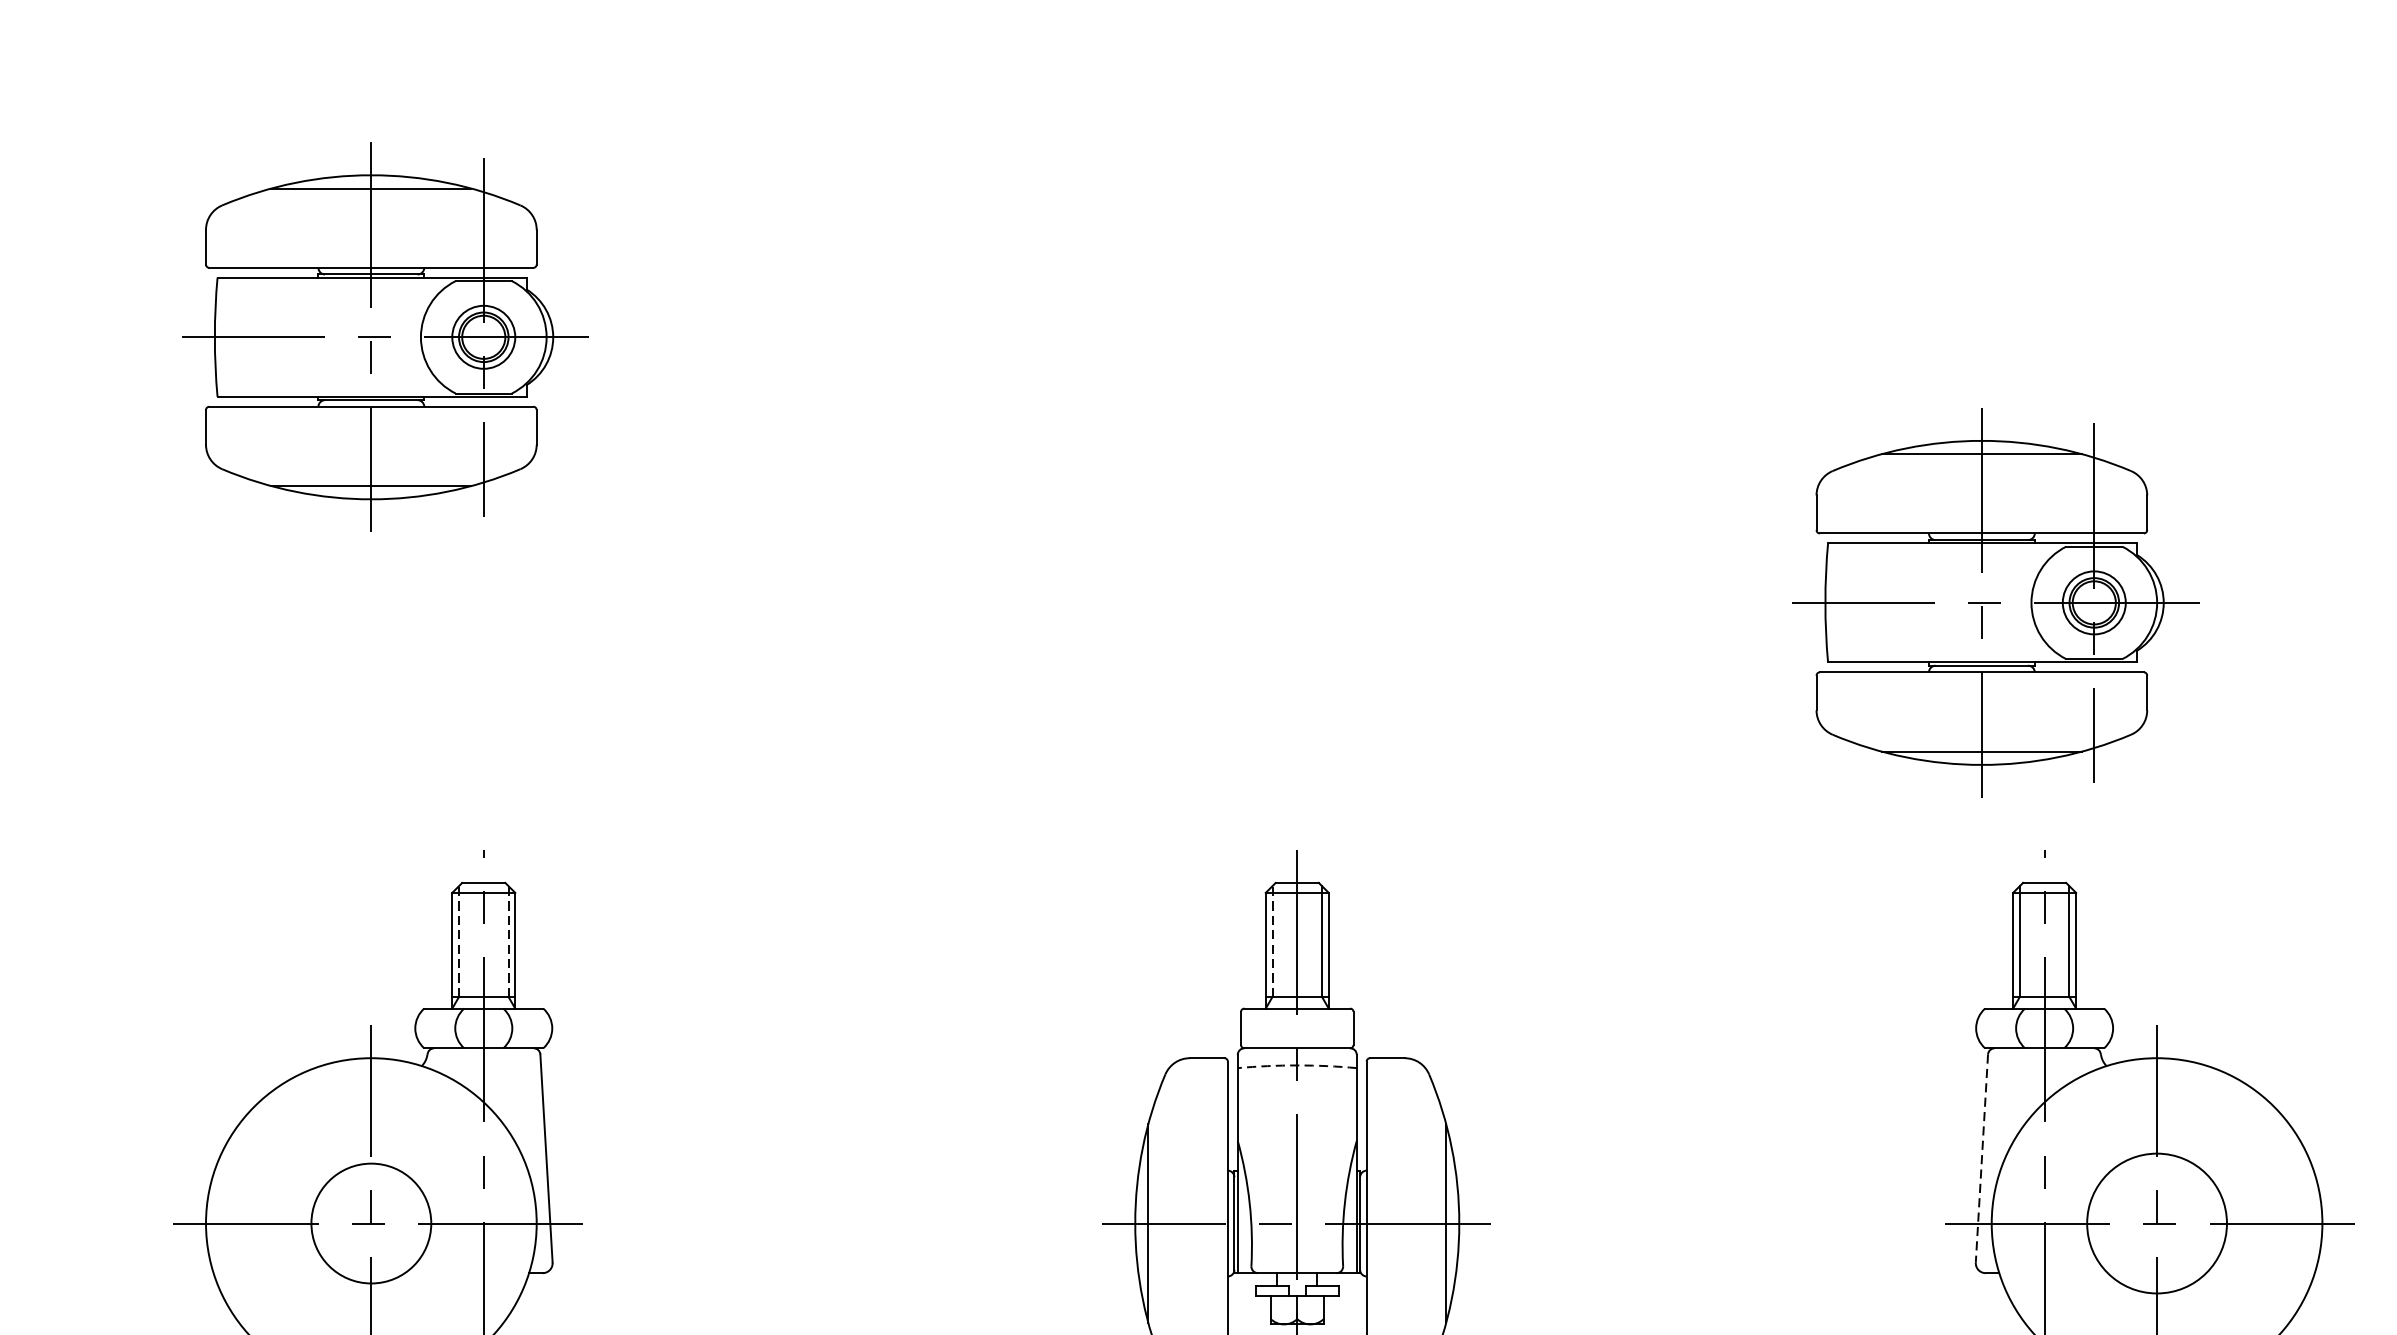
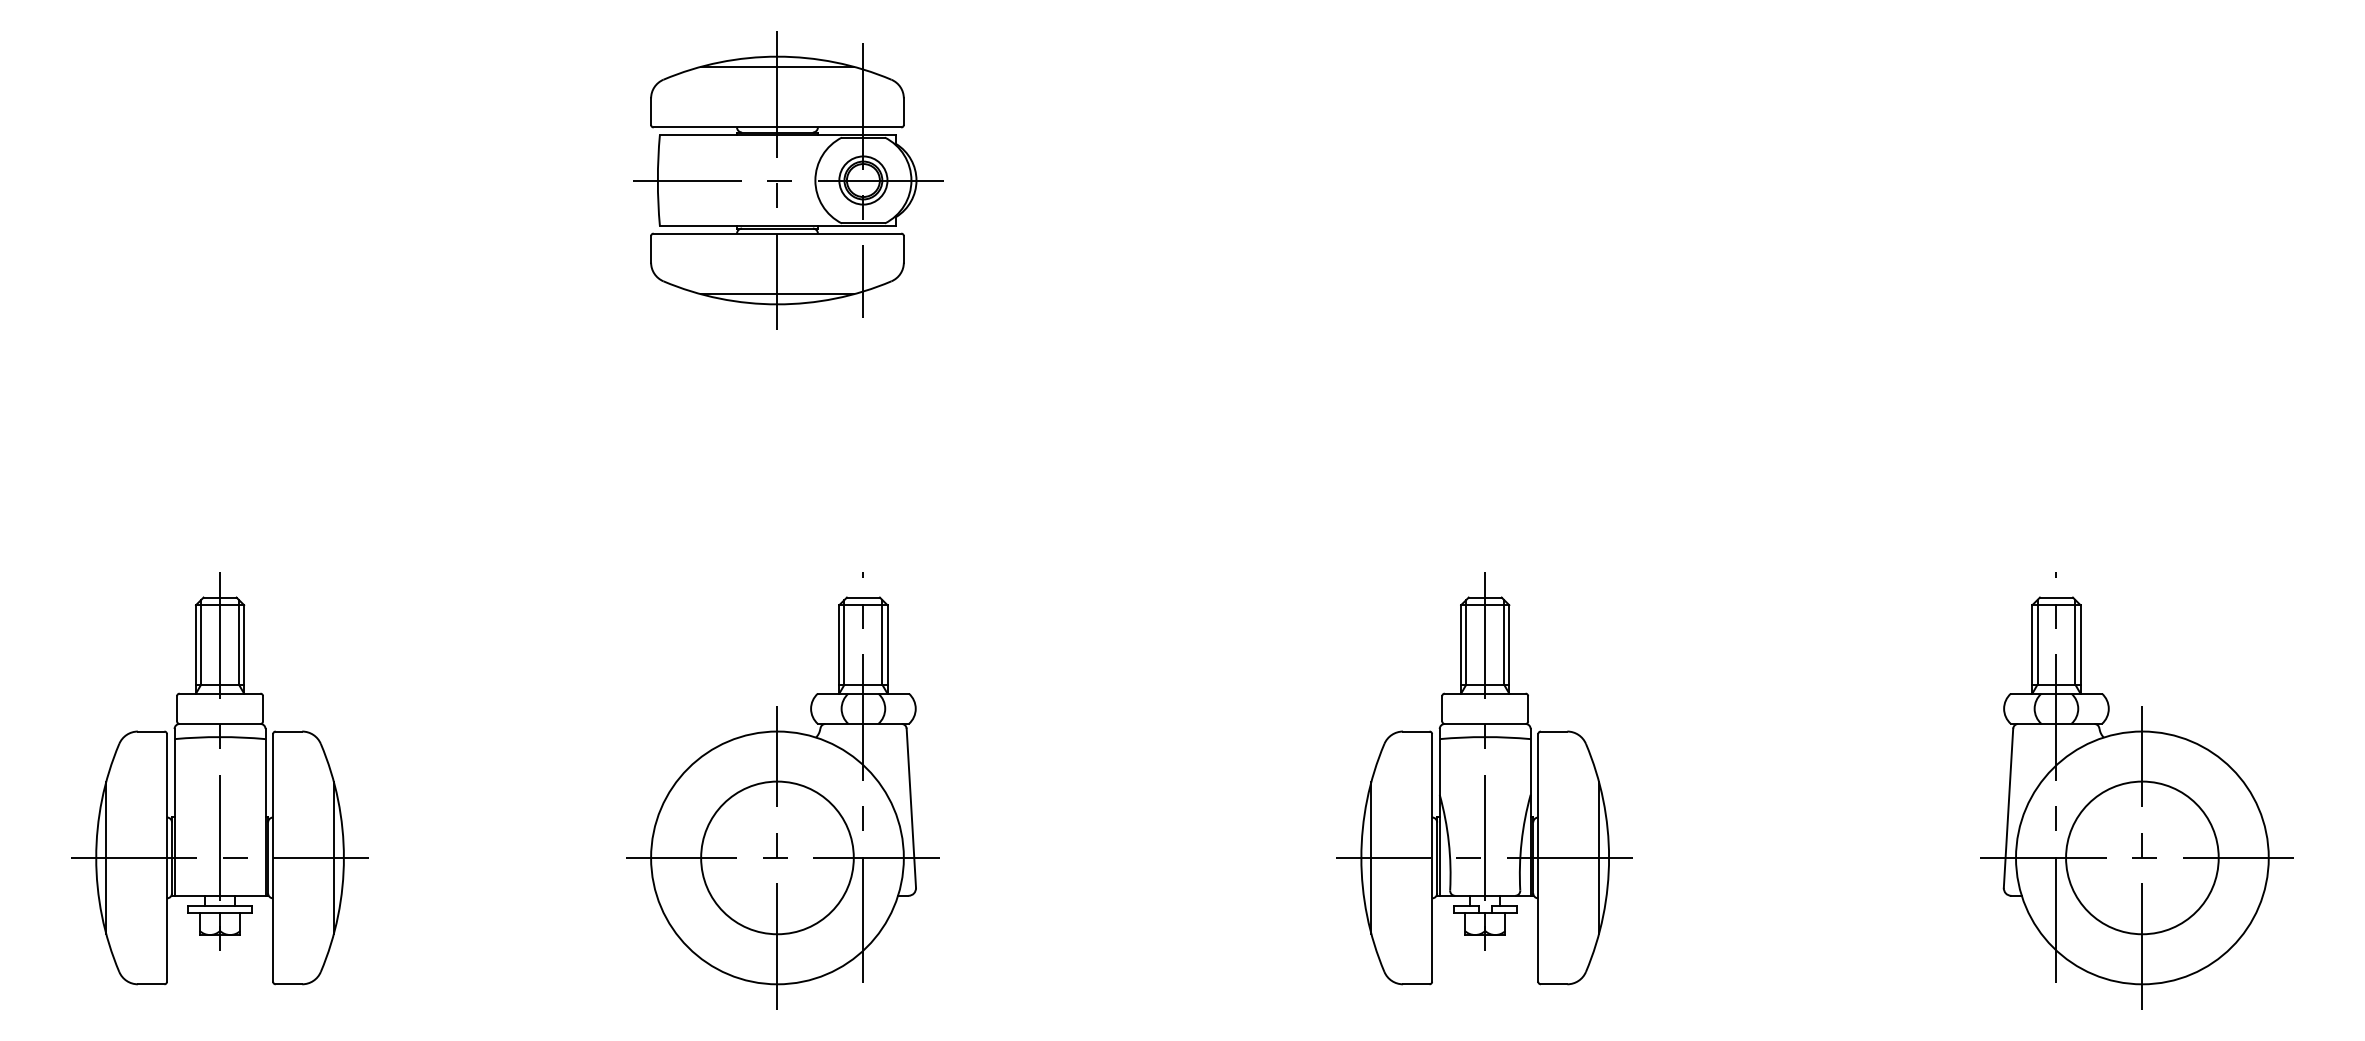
part: (1996, 602) -> (2019, 383), removed
line: (459, 940) -> (844, 641), dashed -> solid
line: (508, 940) -> (882, 641), dashed -> solid
line: (1272, 940) -> (1466, 641), dashed -> solid
arc: (1297, 1065) -> (1485, 737), dashed -> solid
line: (1981, 1158) -> (2008, 808), dashed -> solid
circle: (371, 1222) -> (777, 857), size x1.67
circle: (2157, 1222) -> (2142, 857), size x1.43

